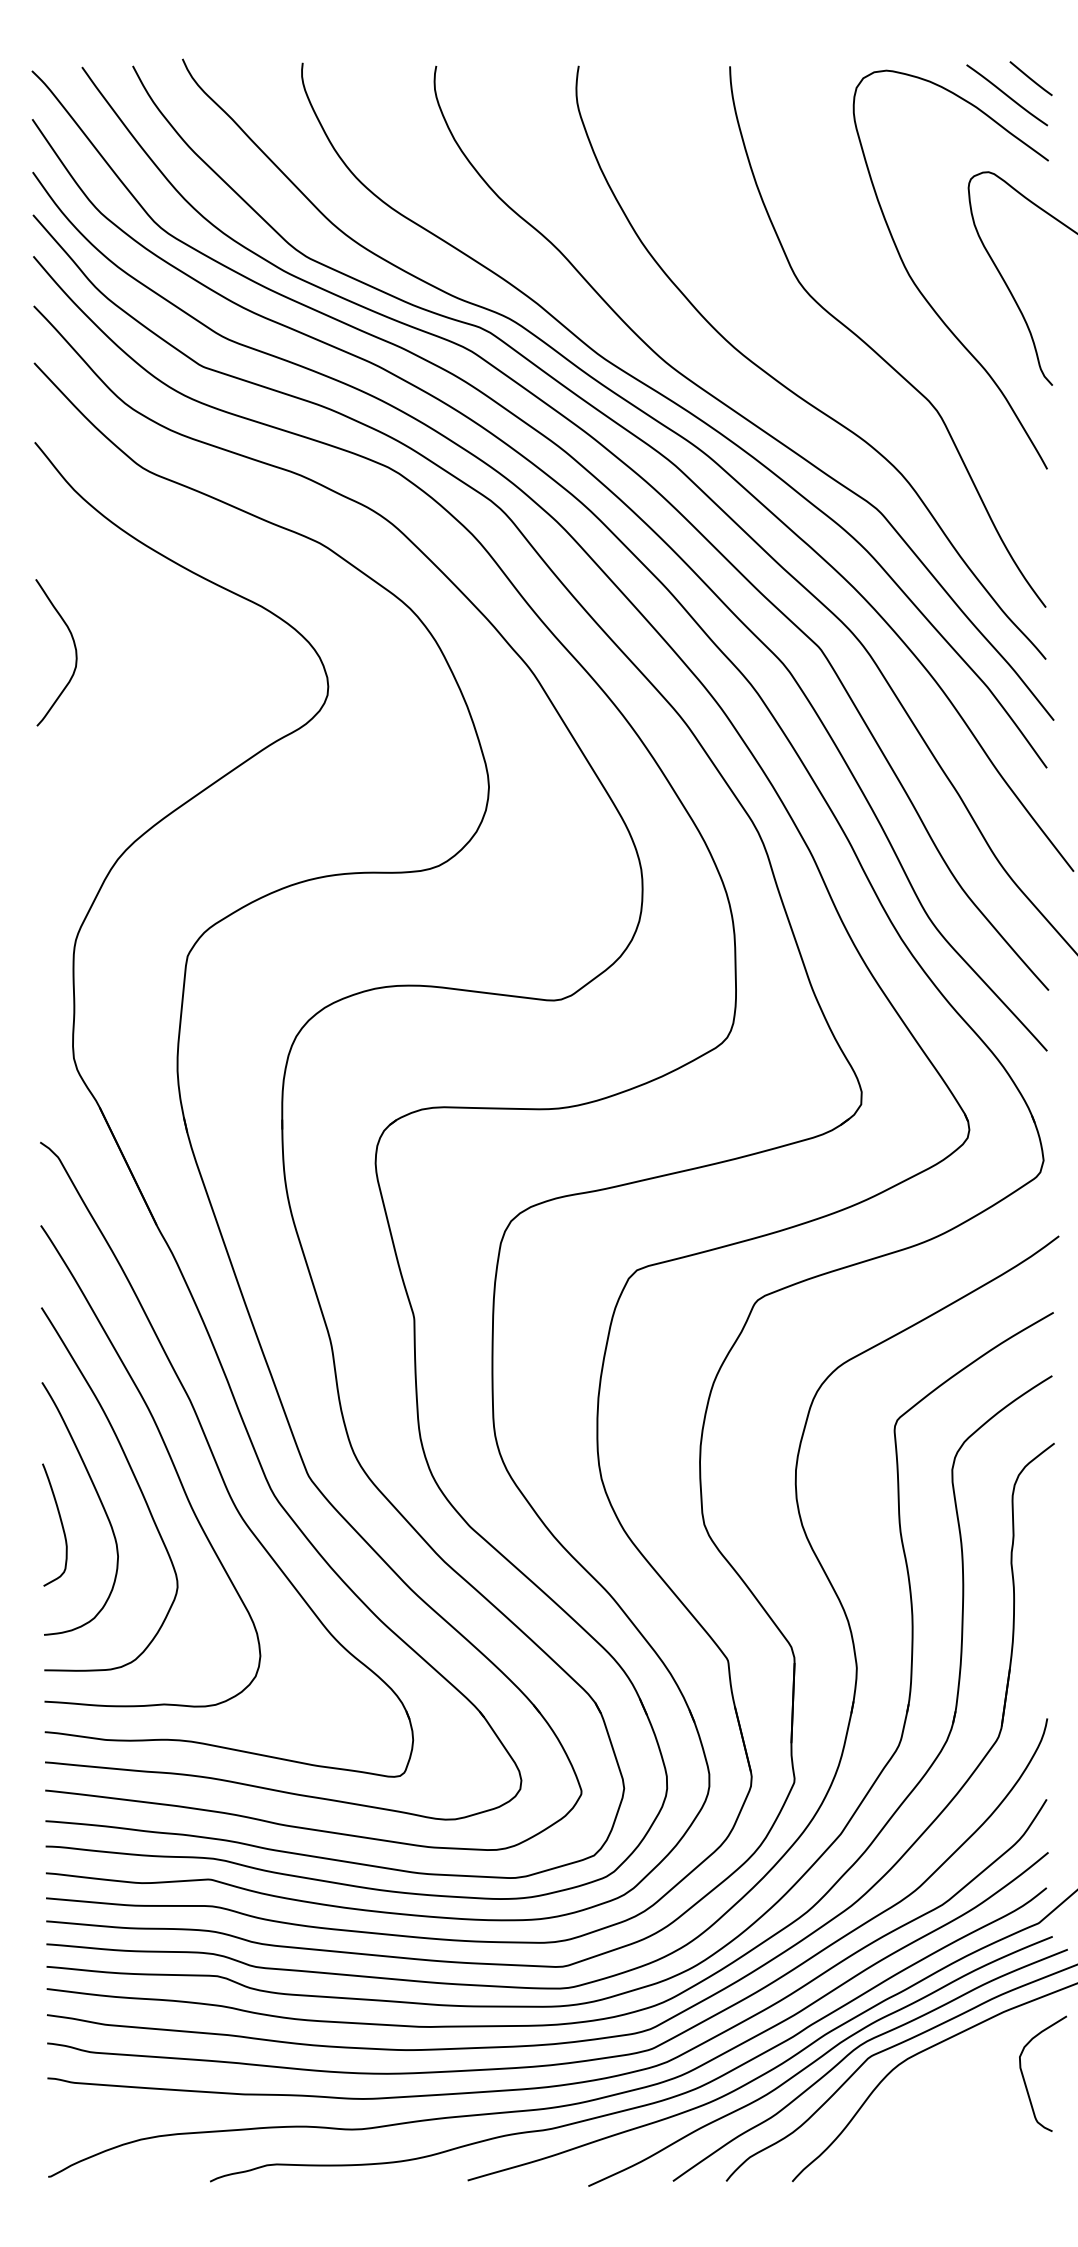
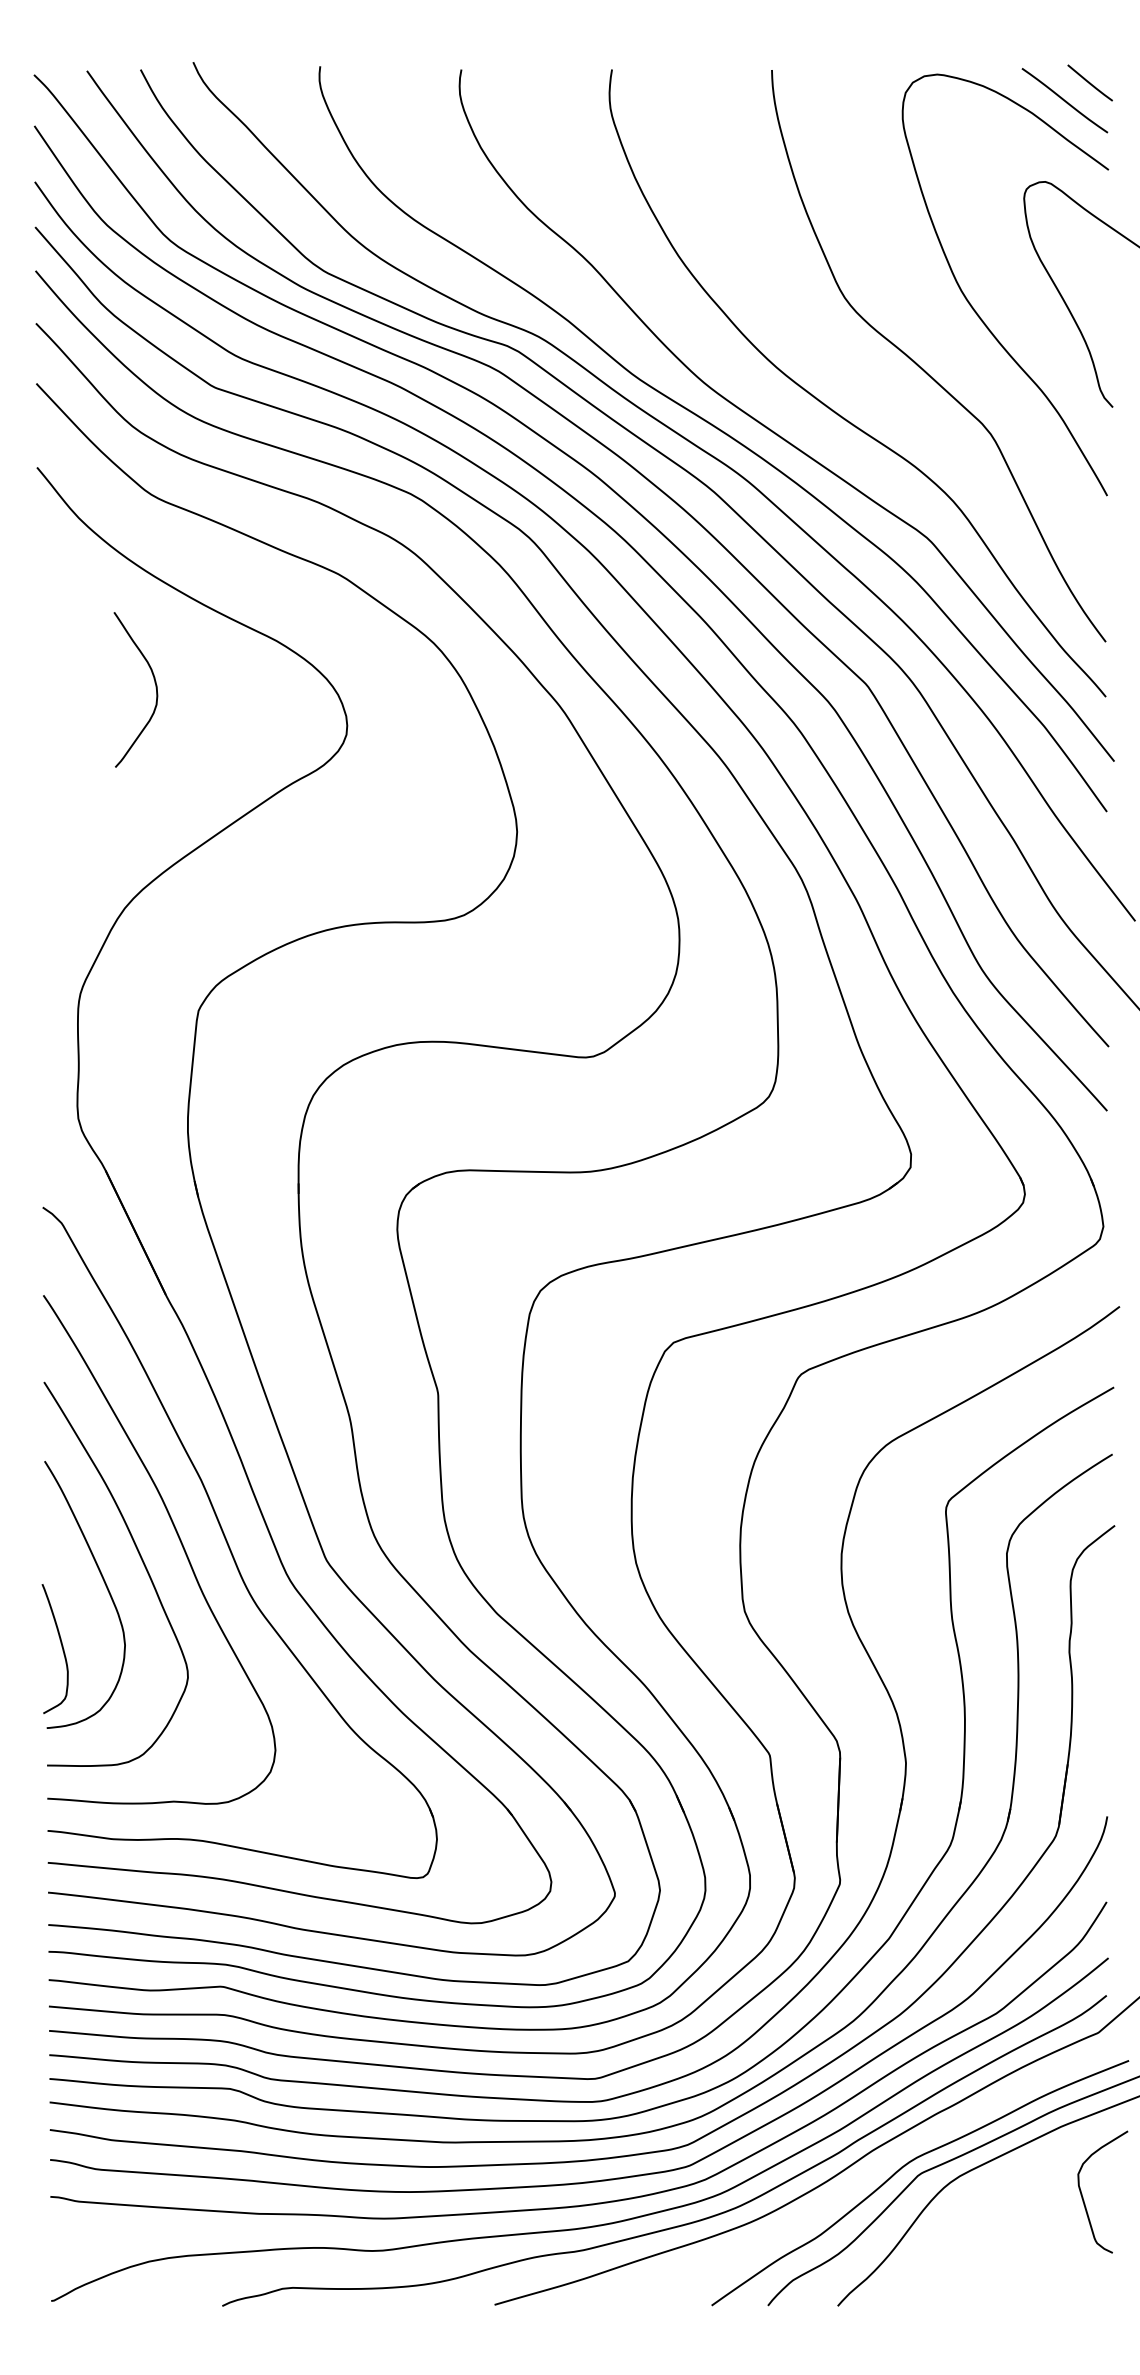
curve: (74, 646) -> (154, 683), moved
curve: (60, 1523) -> (61, 1647), moved
curve: (819, 2059) -> (866, 2176), removed

